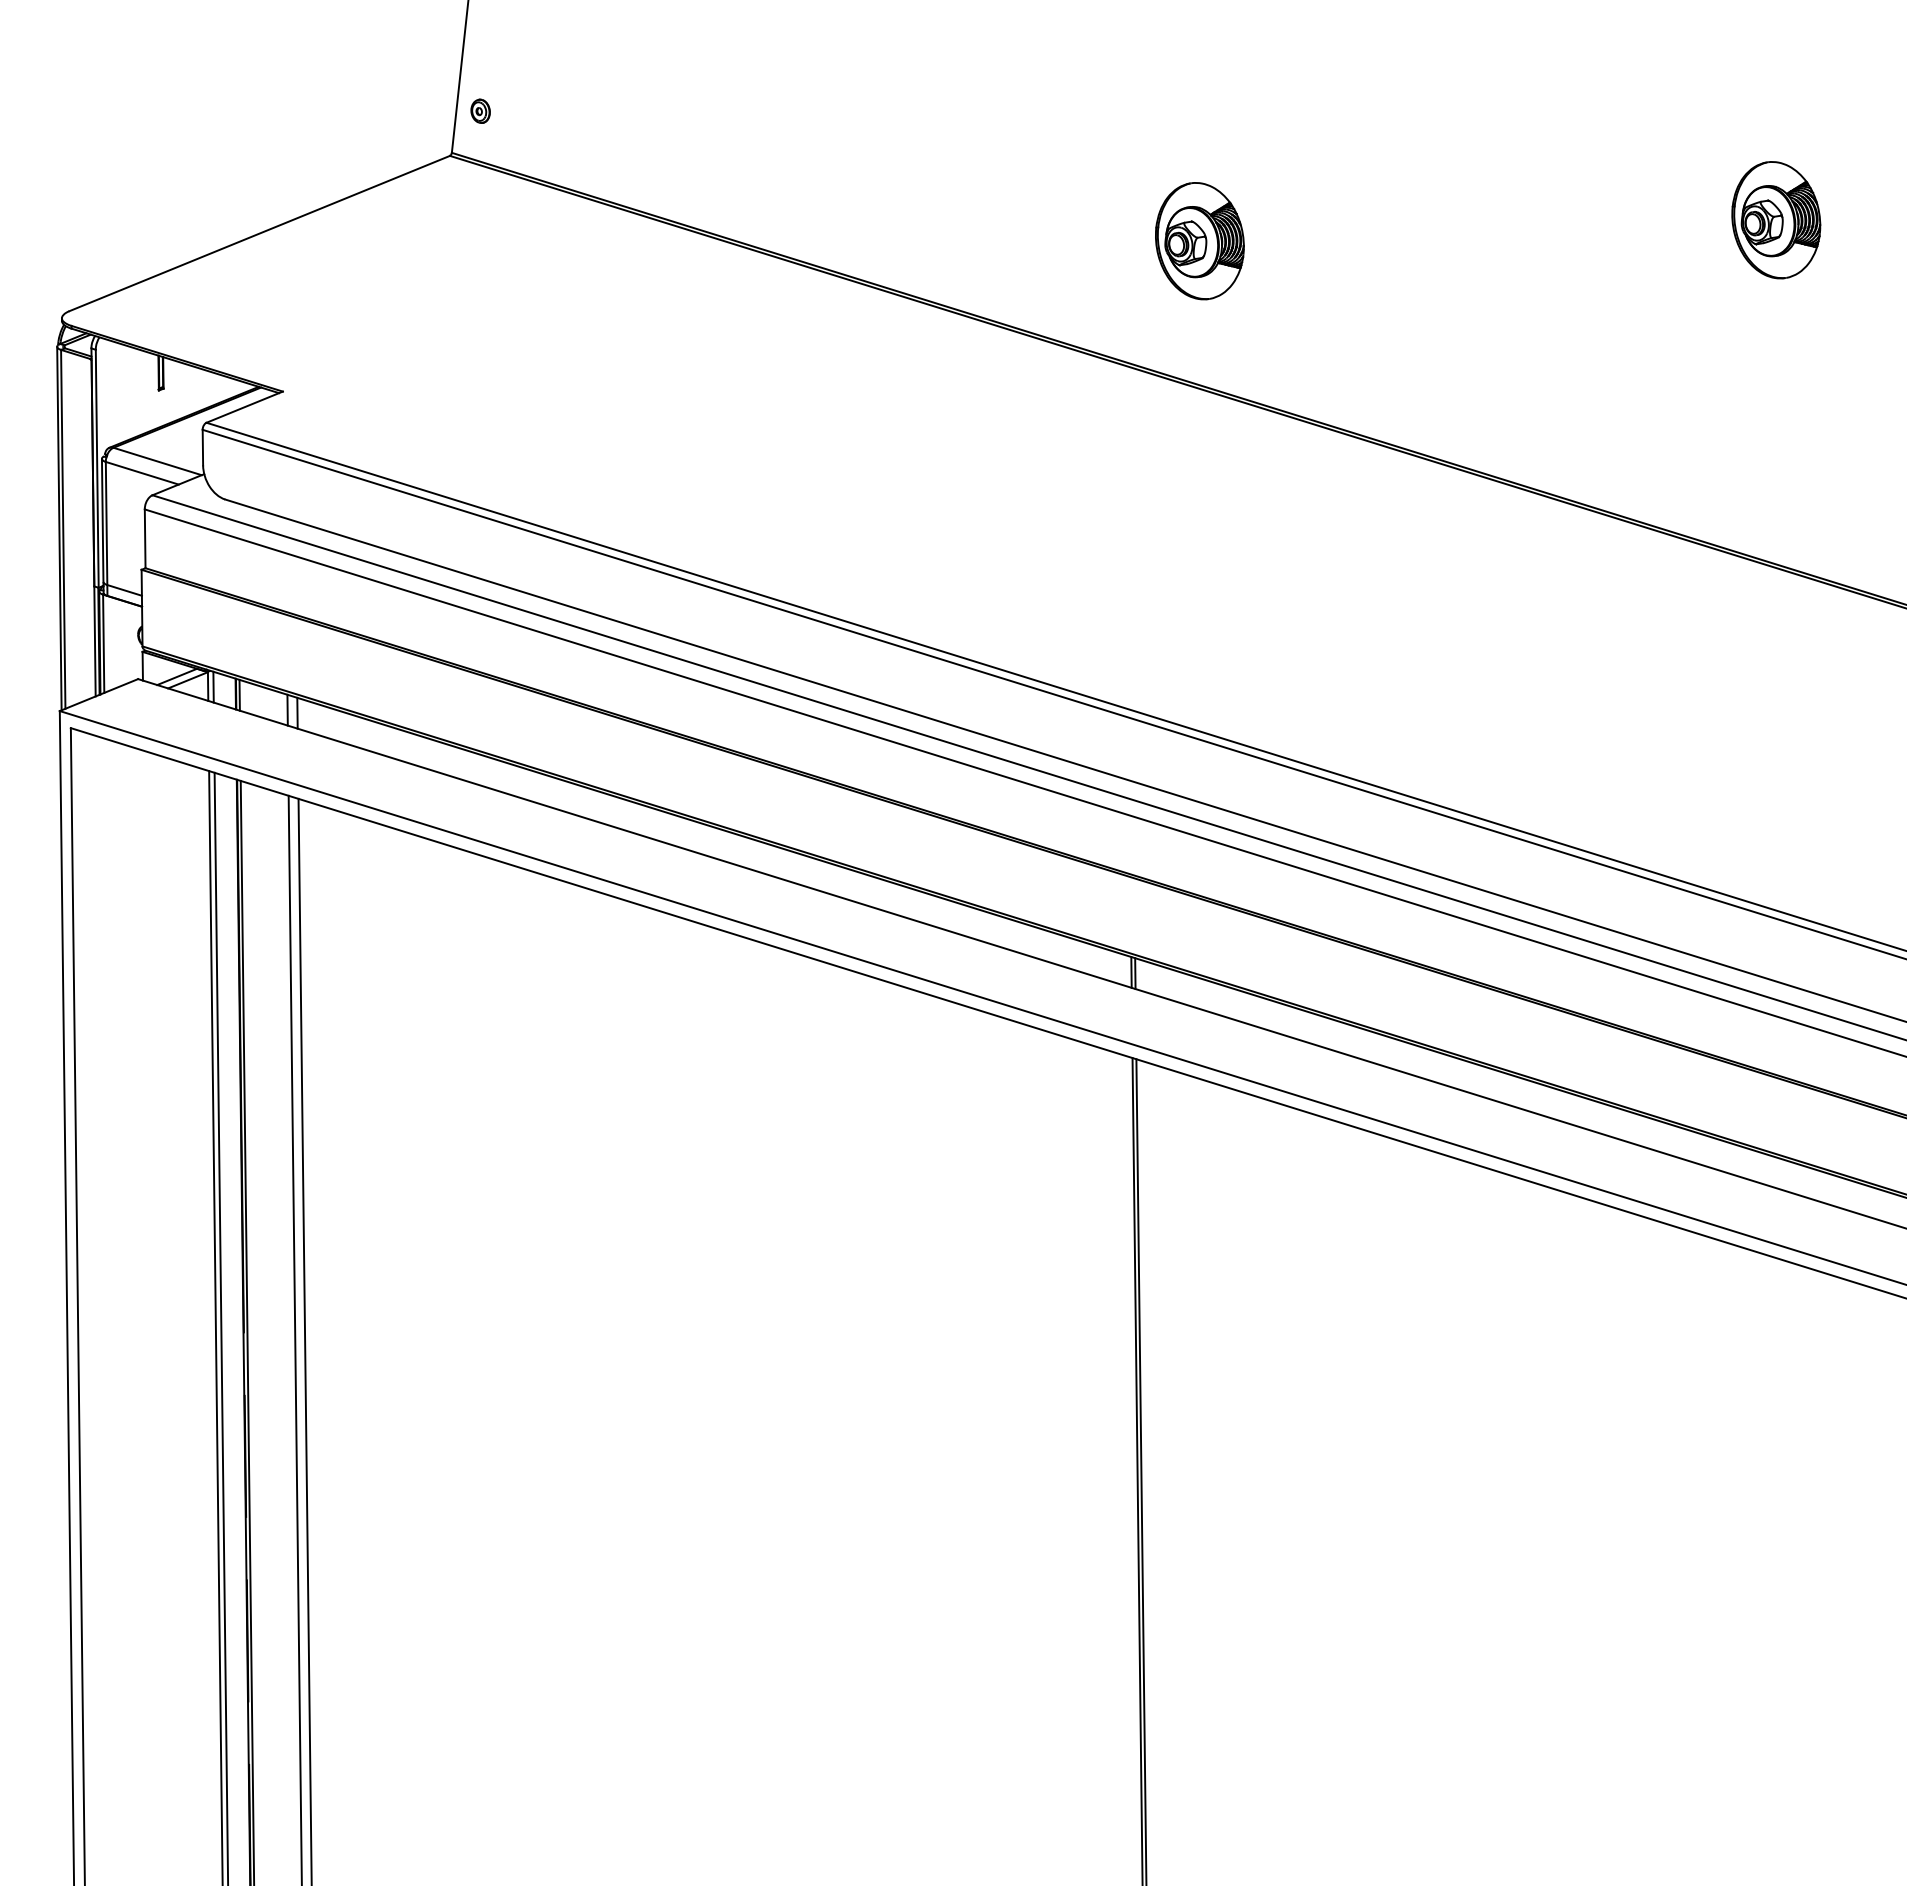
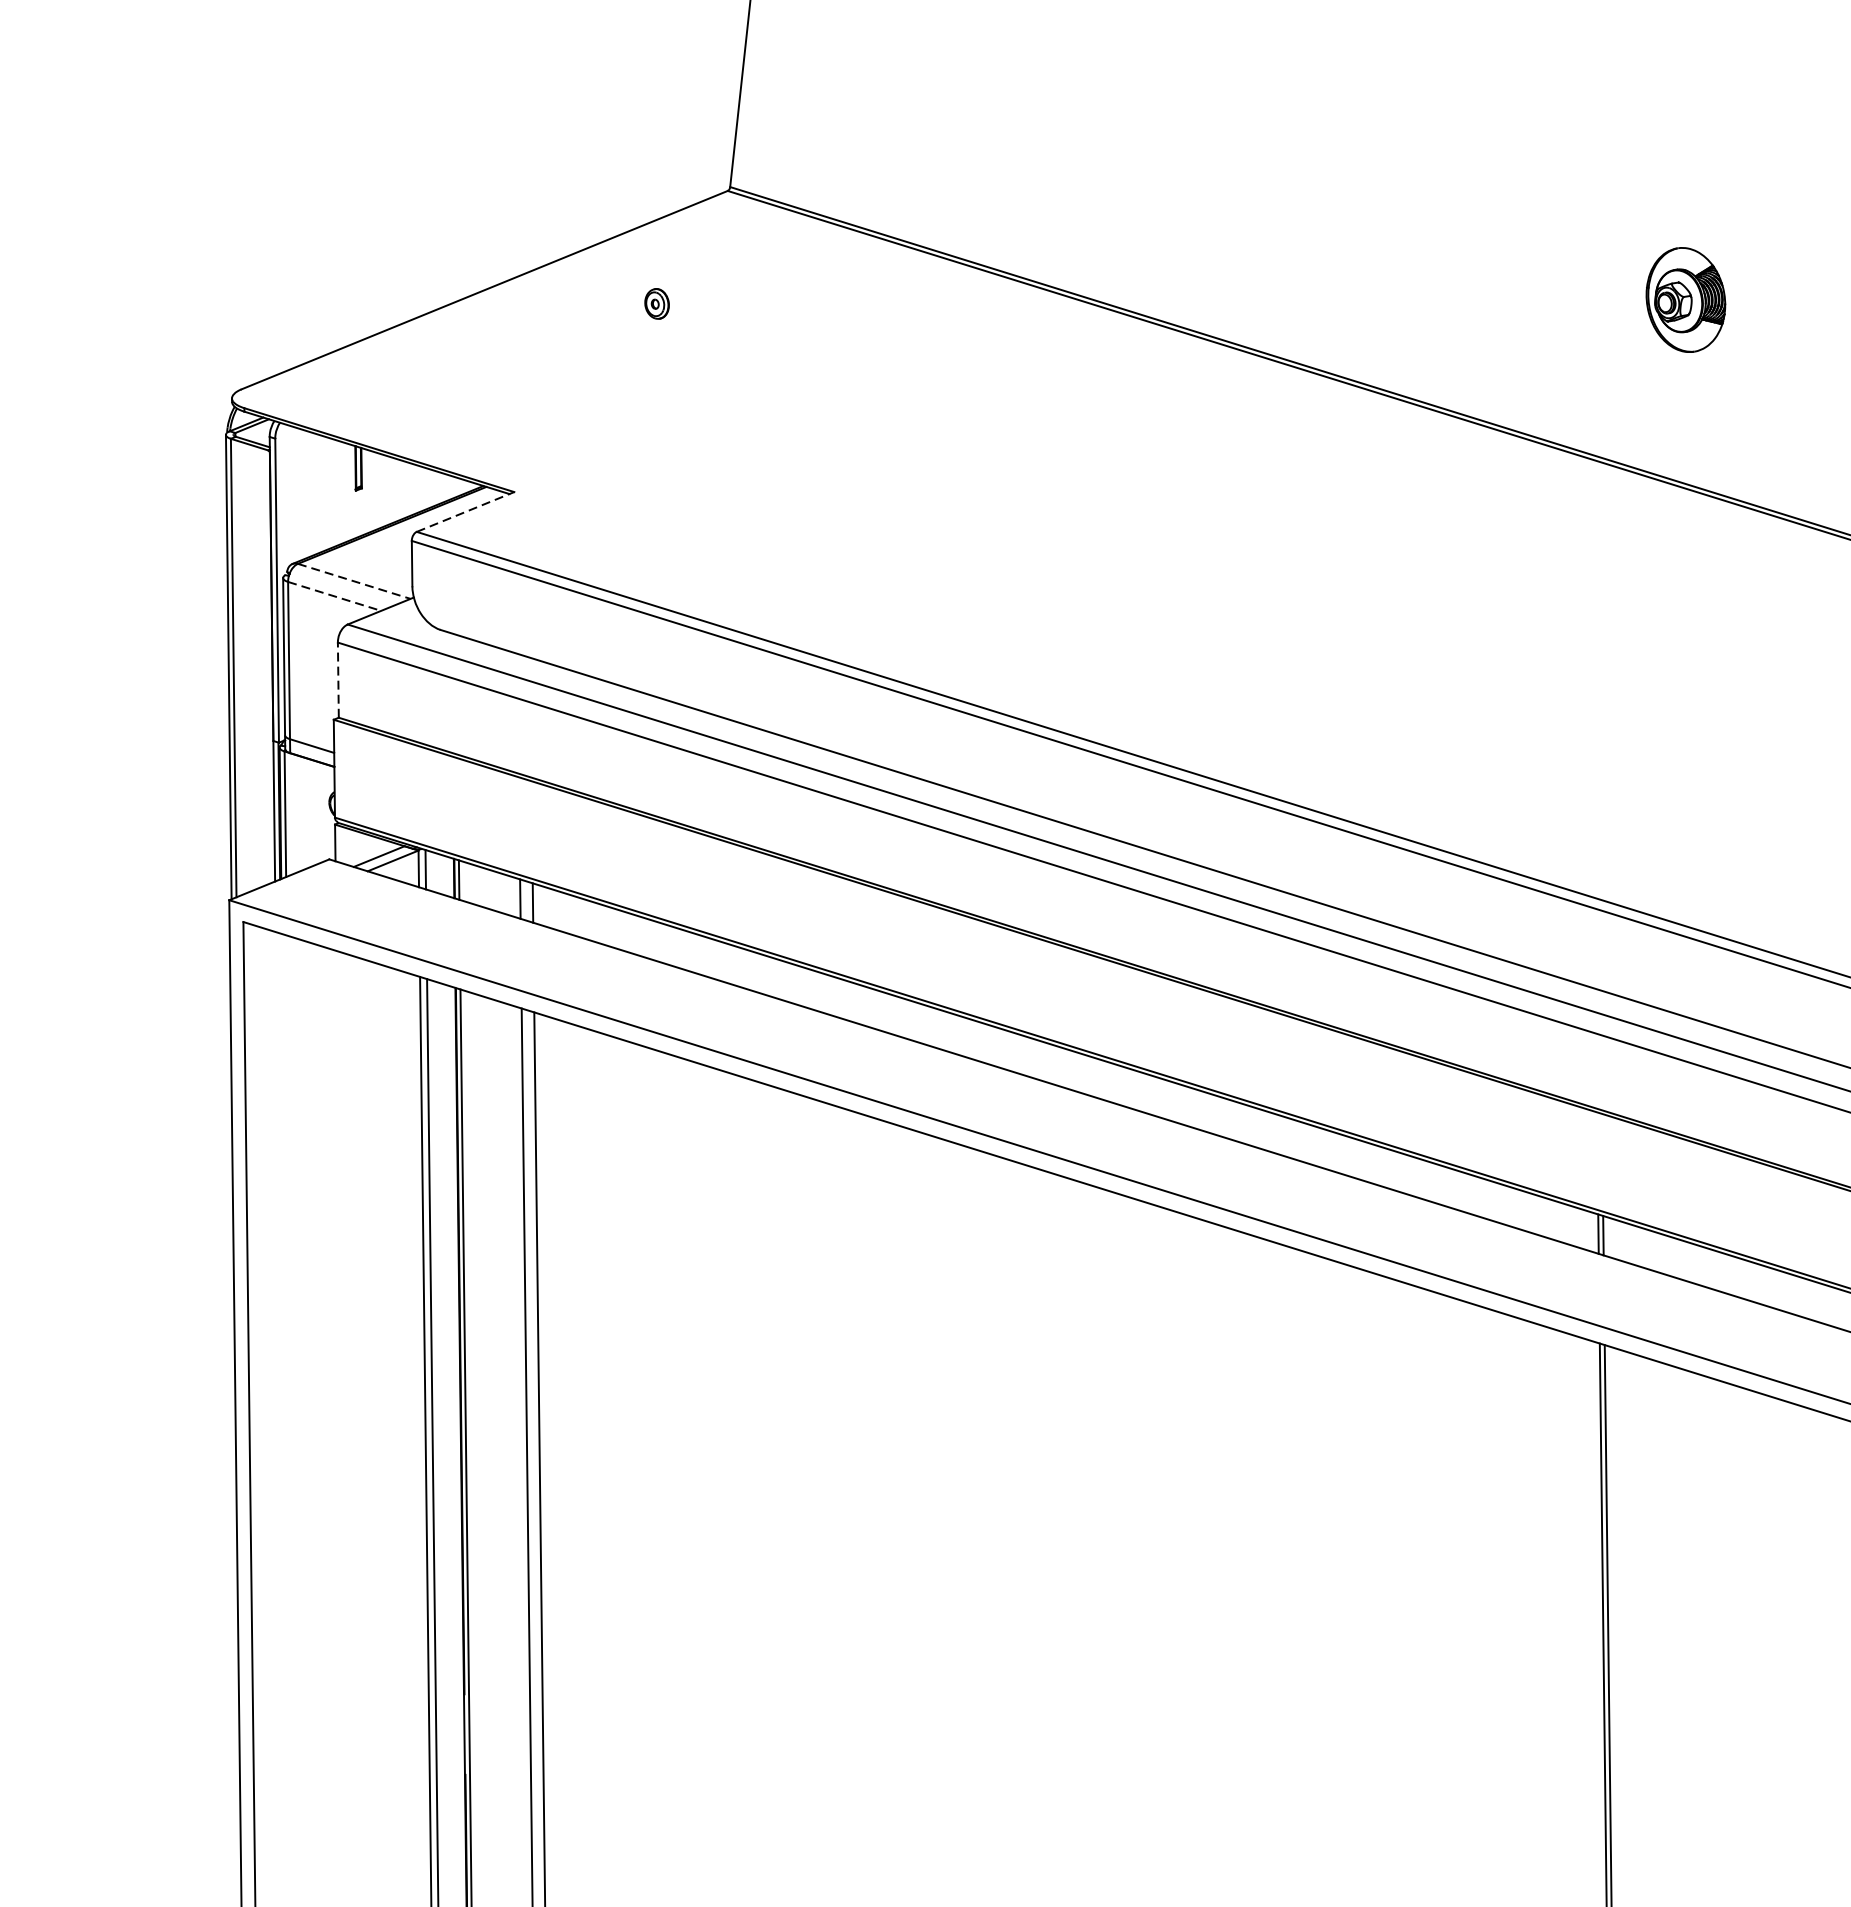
part: (480, 110) -> (656, 302), moved
part: (1199, 241) -> (1685, 300), size x0.7
line: (245, 406) -> (466, 511), solid -> dashed
line: (158, 461) -> (355, 581), solid -> dashed
line: (142, 473) -> (334, 596), solid -> dashed
line: (145, 538) -> (338, 679), solid -> dashed

